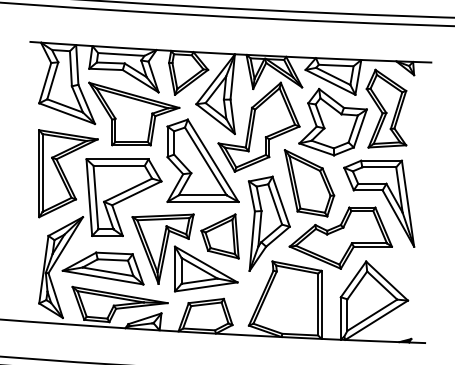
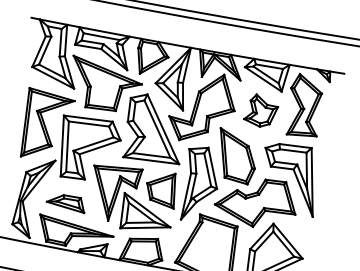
part: (332, 122) -> (260, 111), size x0.6
part: (102, 268) -> (65, 203), size x0.6

